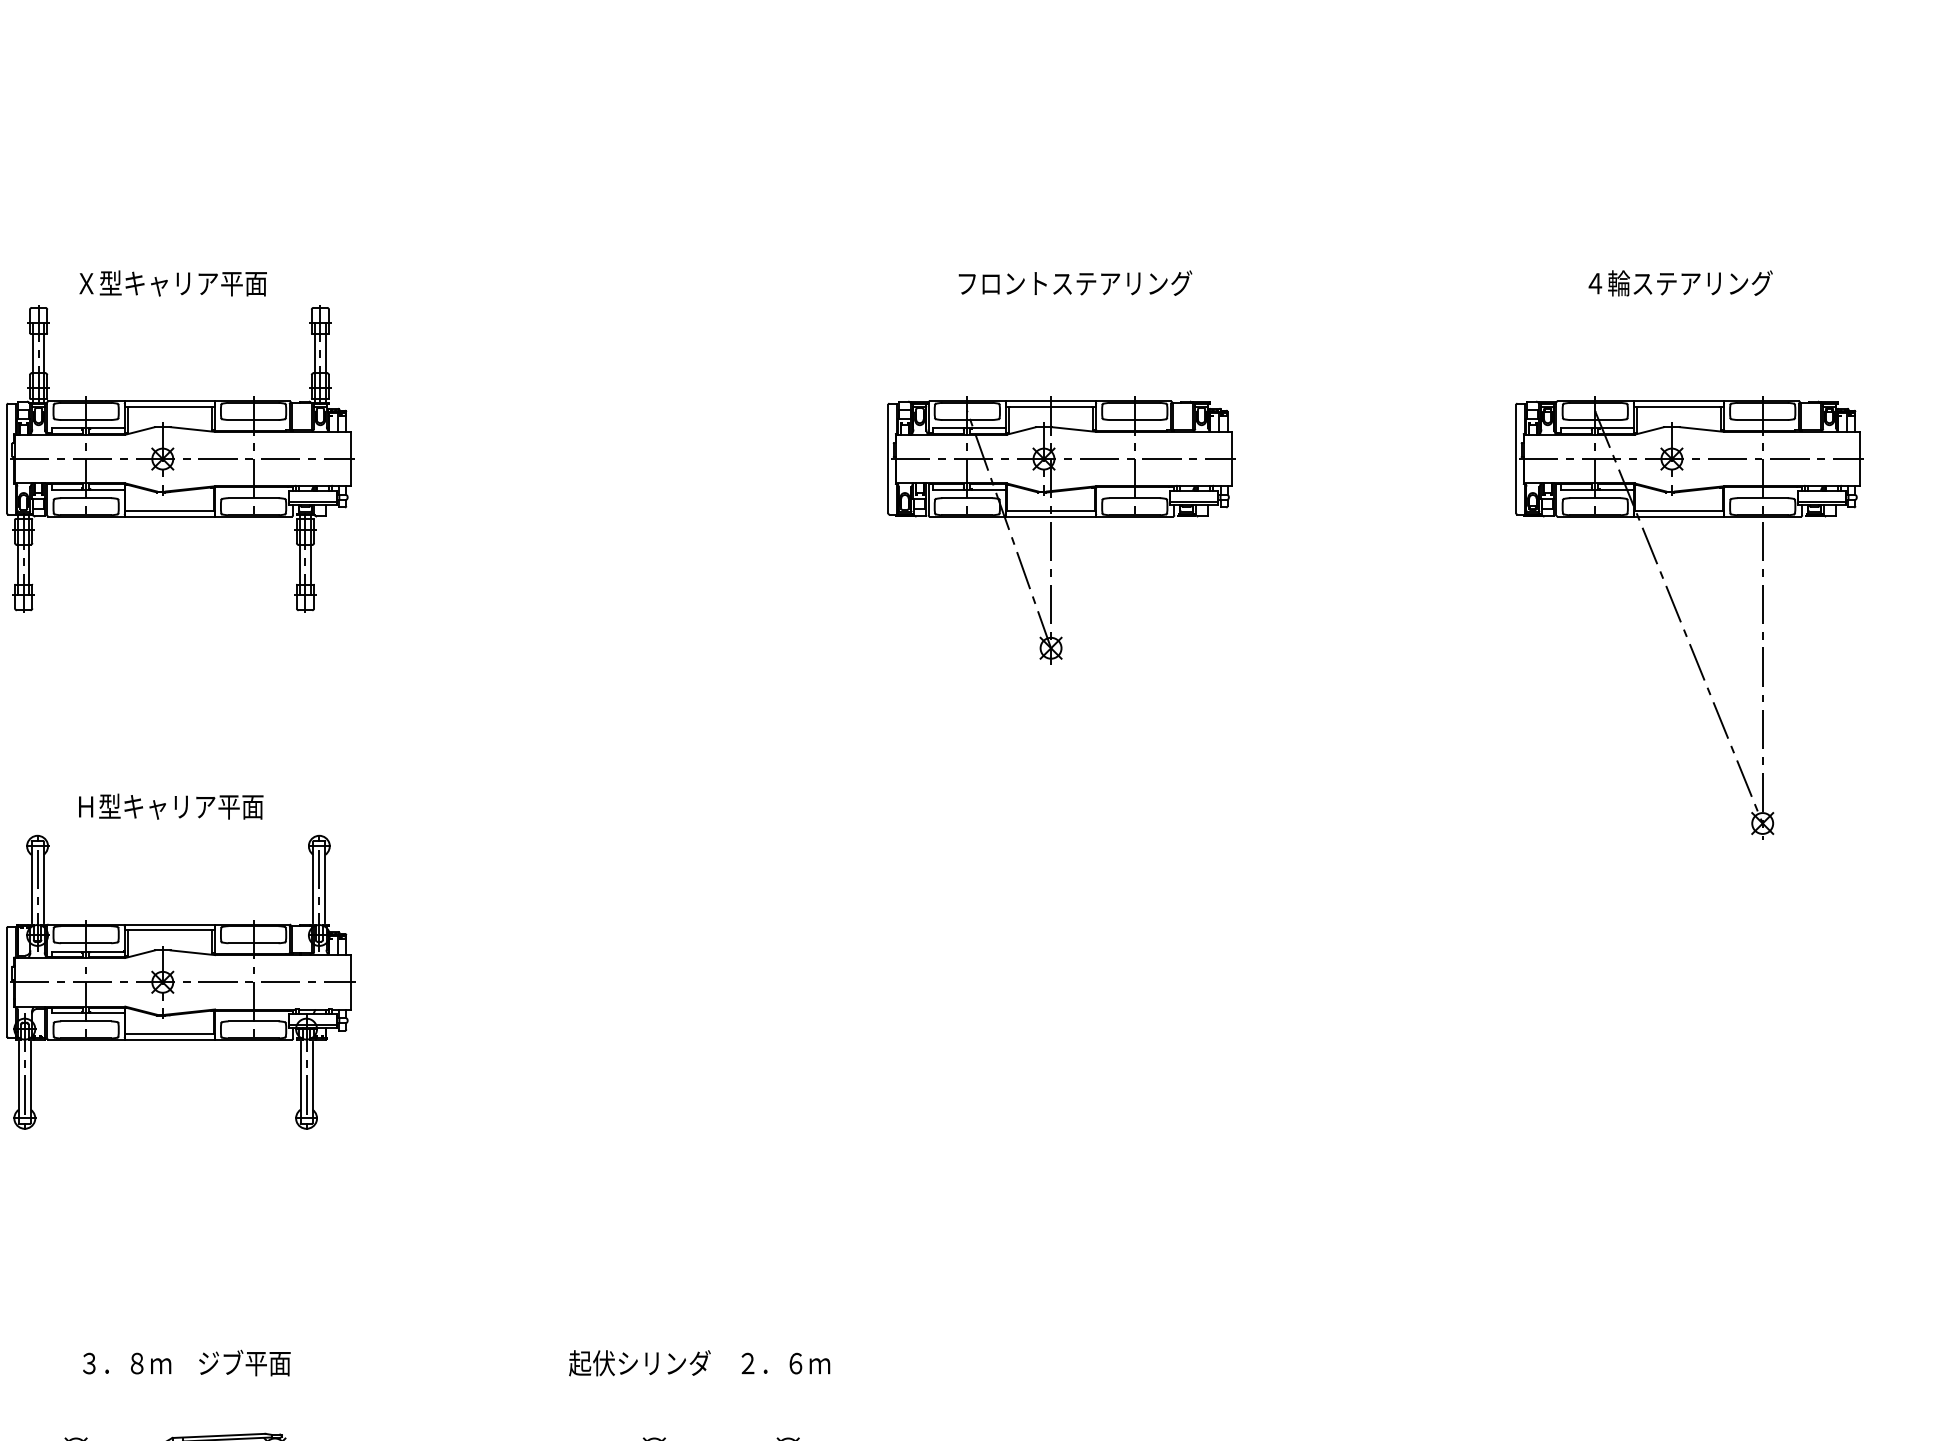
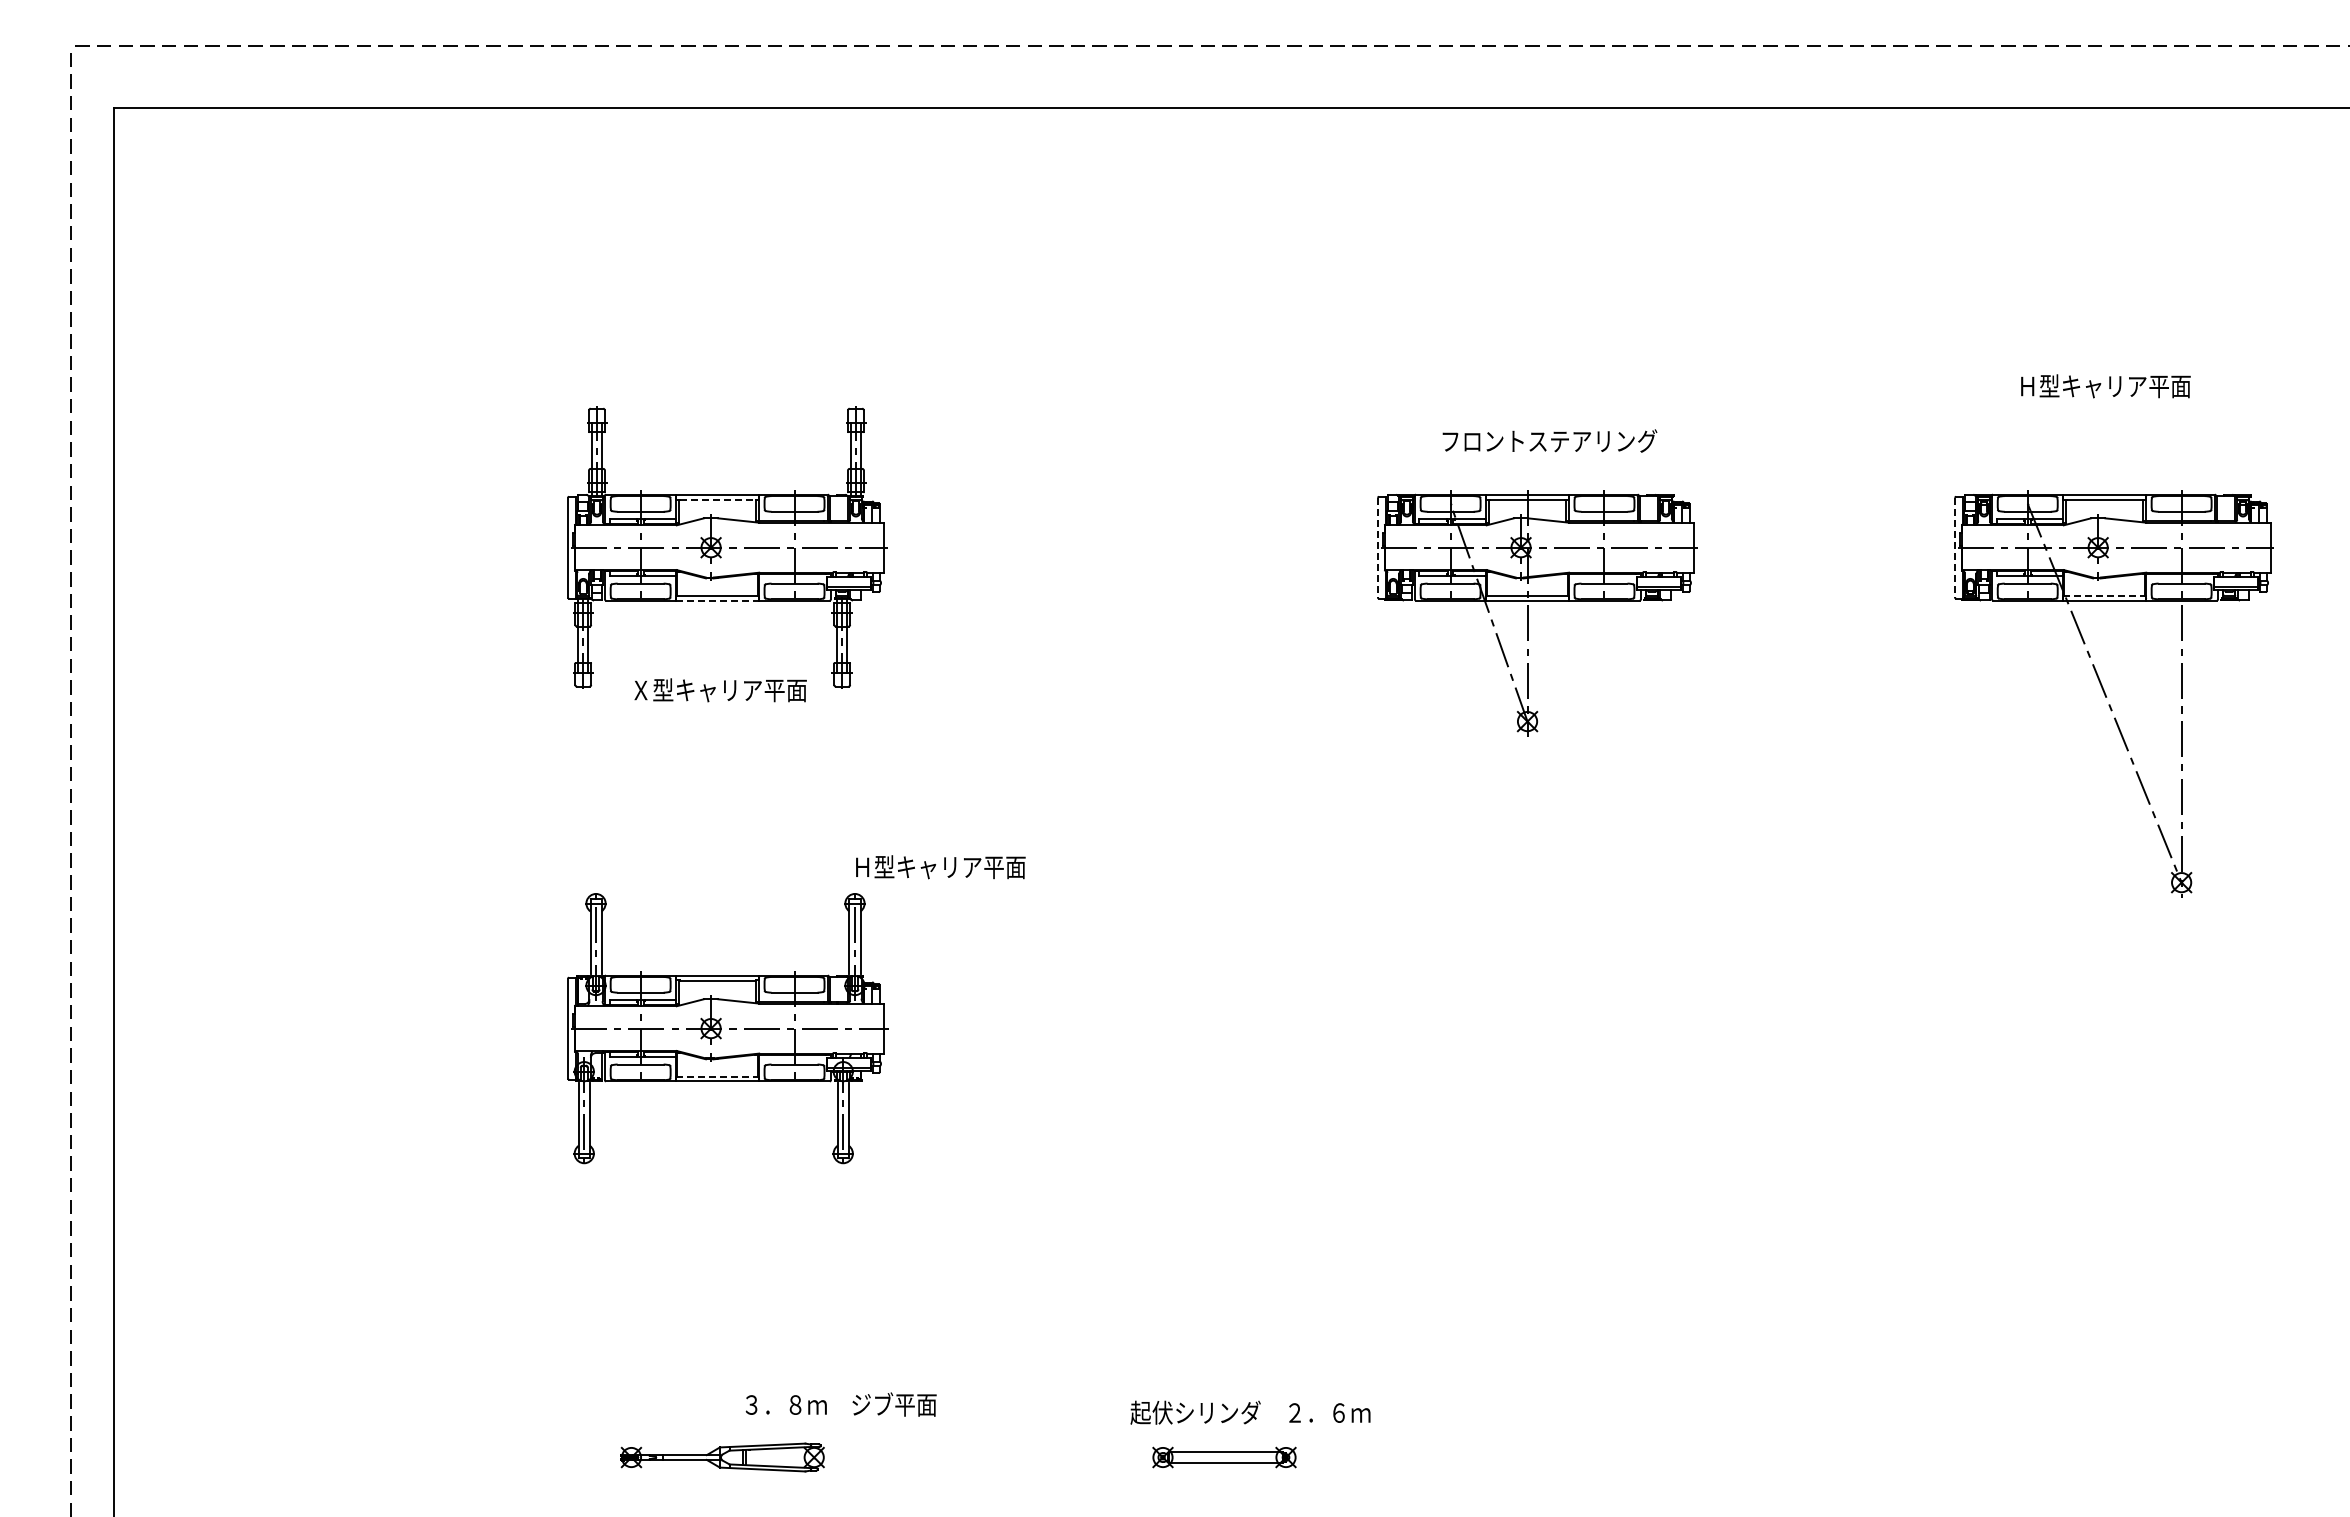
text: (1074, 282) -> (1549, 440), moved
text: (173, 283) -> (720, 690), moved
text: (1679, 283) -> (2105, 386), ４輪ステアリング -> Ｈ型キャリア平面
line: (169, 406) -> (717, 499), solid -> dashed
line: (887, 458) -> (1377, 547), solid -> dashed
line: (1516, 458) -> (1955, 547), solid -> dashed
line: (1679, 511) -> (2105, 595), solid -> dashed
line: (170, 516) -> (718, 600), solid -> dashed
text: (170, 807) -> (940, 867), moved
line: (170, 1034) -> (718, 1076), solid -> dashed
text: (186, 1362) -> (840, 1404), moved
text: (699, 1362) -> (1250, 1412), moved

